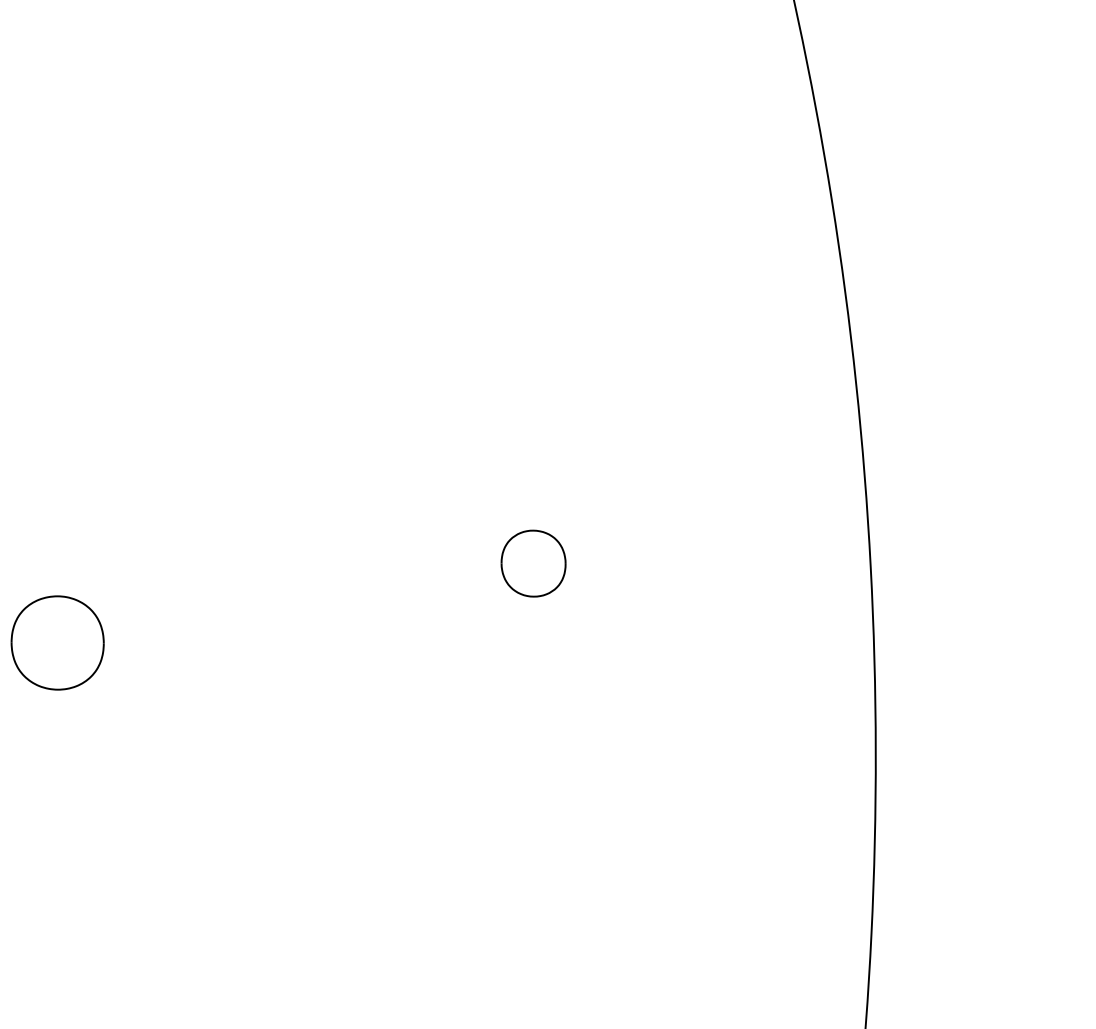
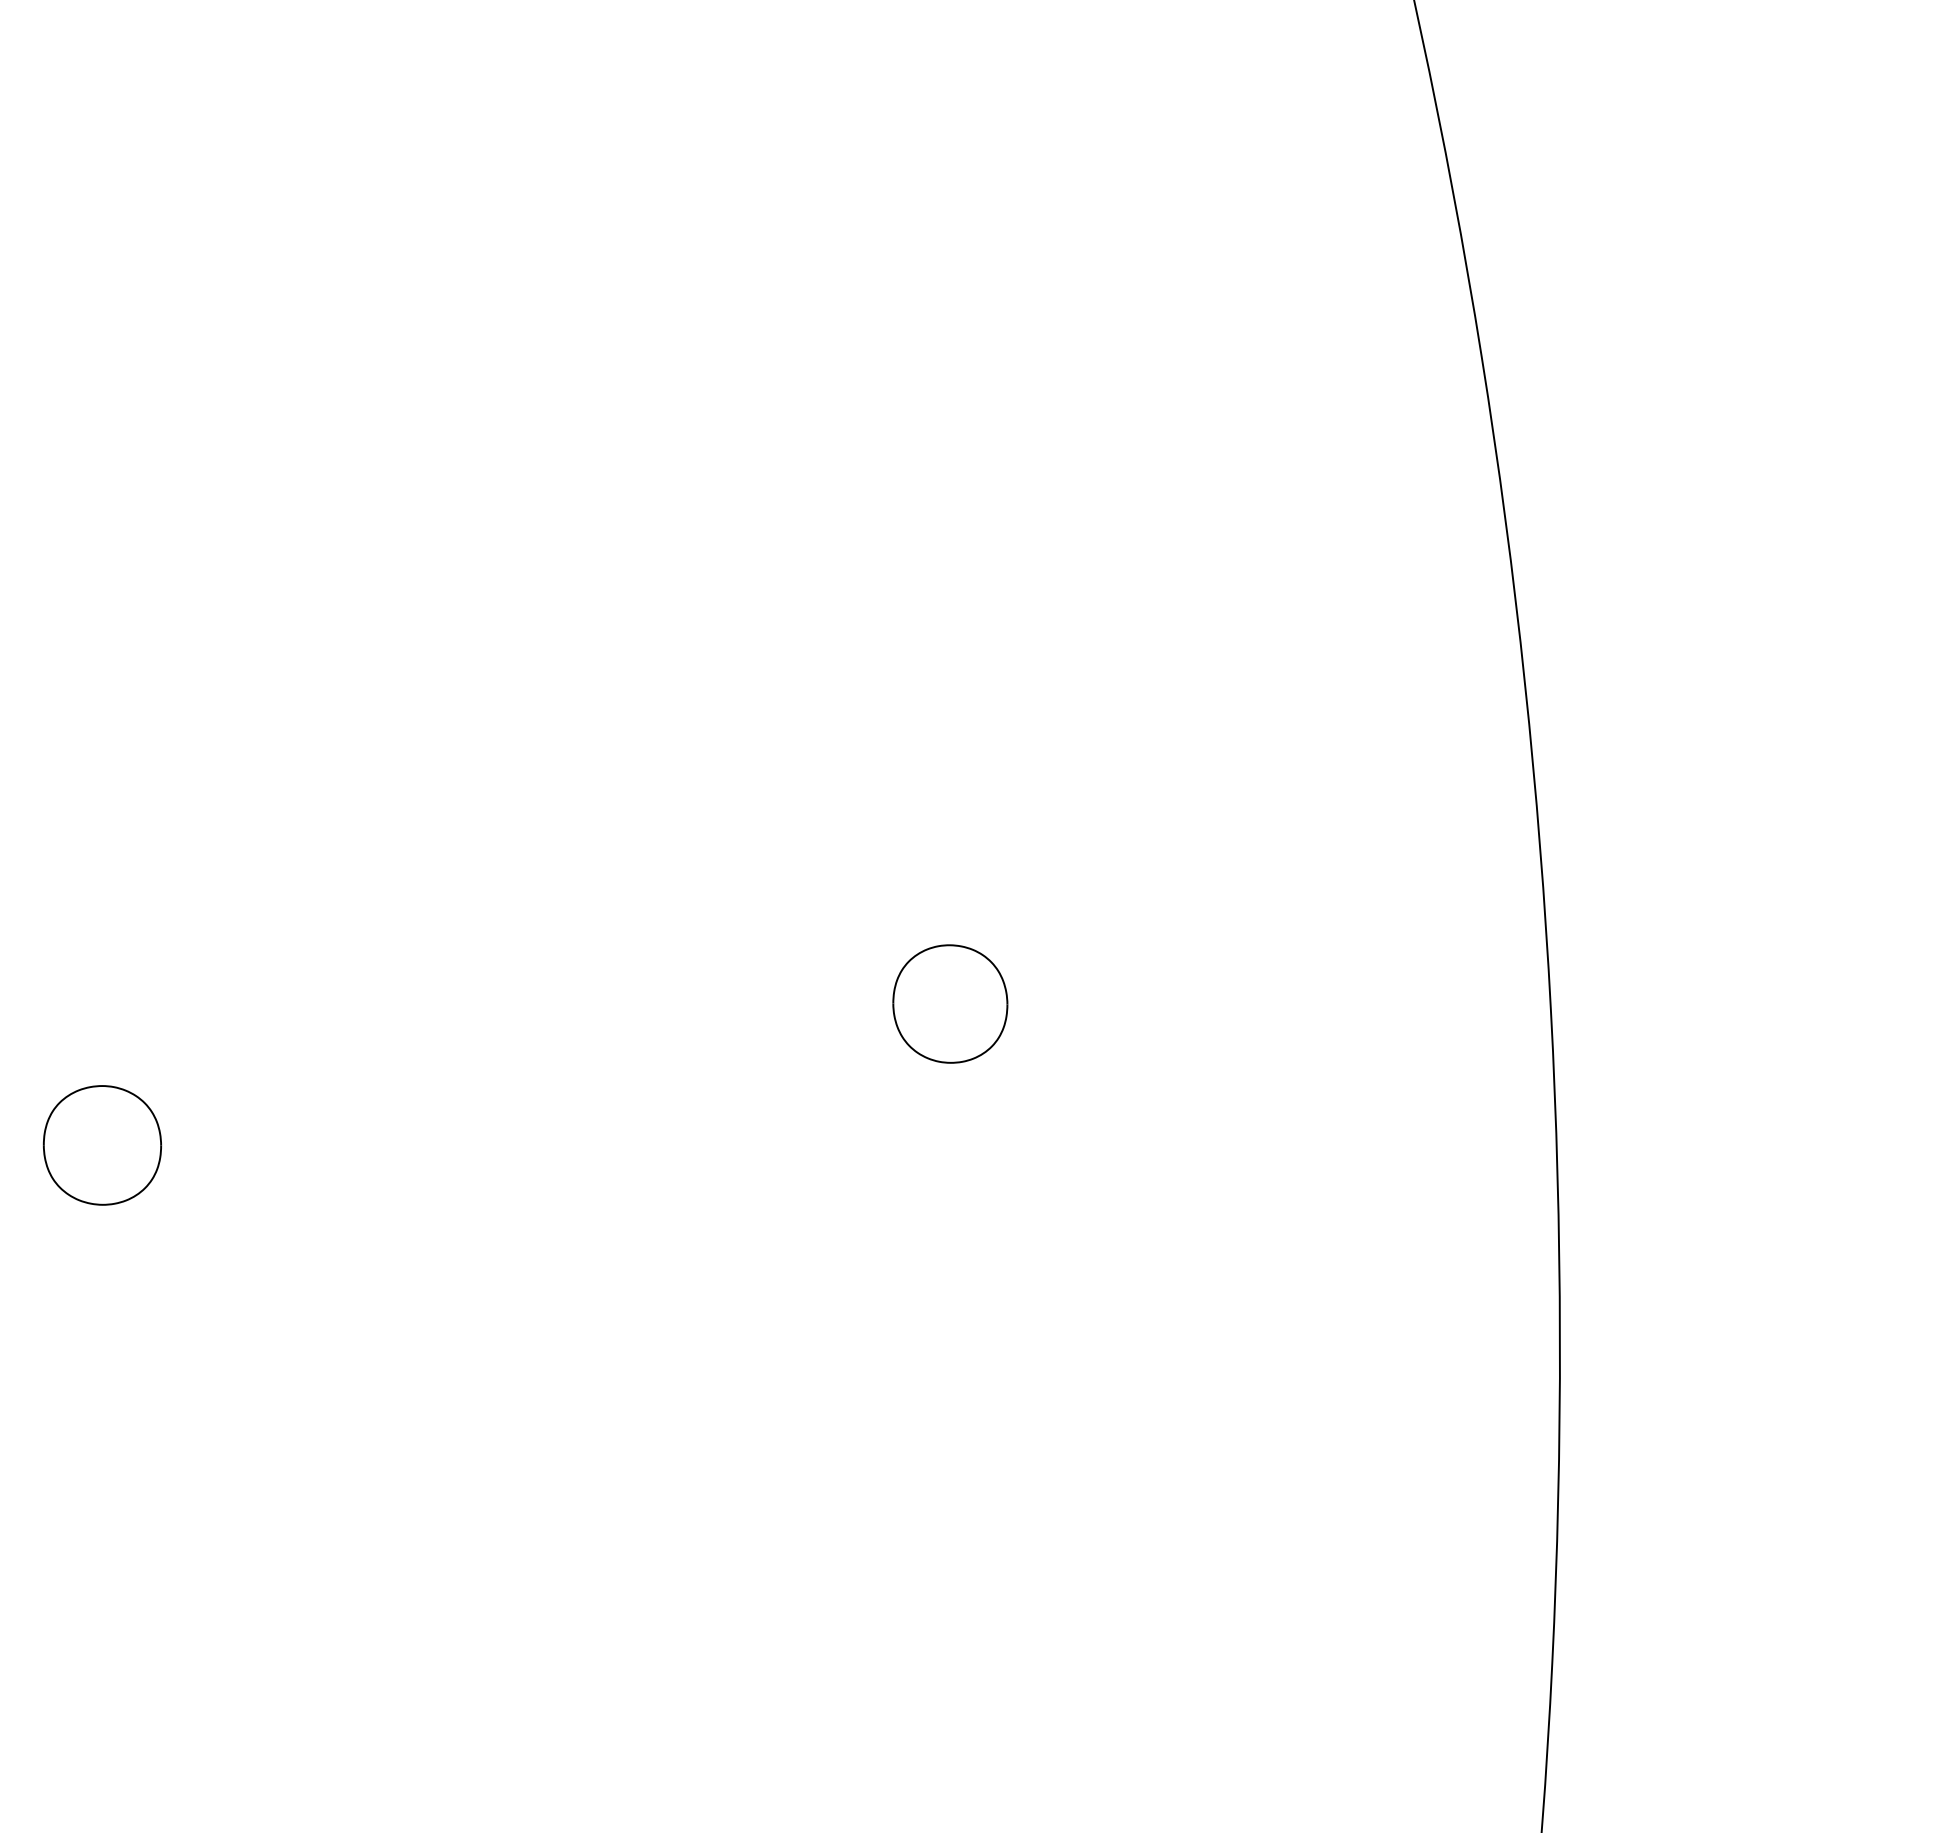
part: (57, 642) -> (102, 1144), size x0.71

